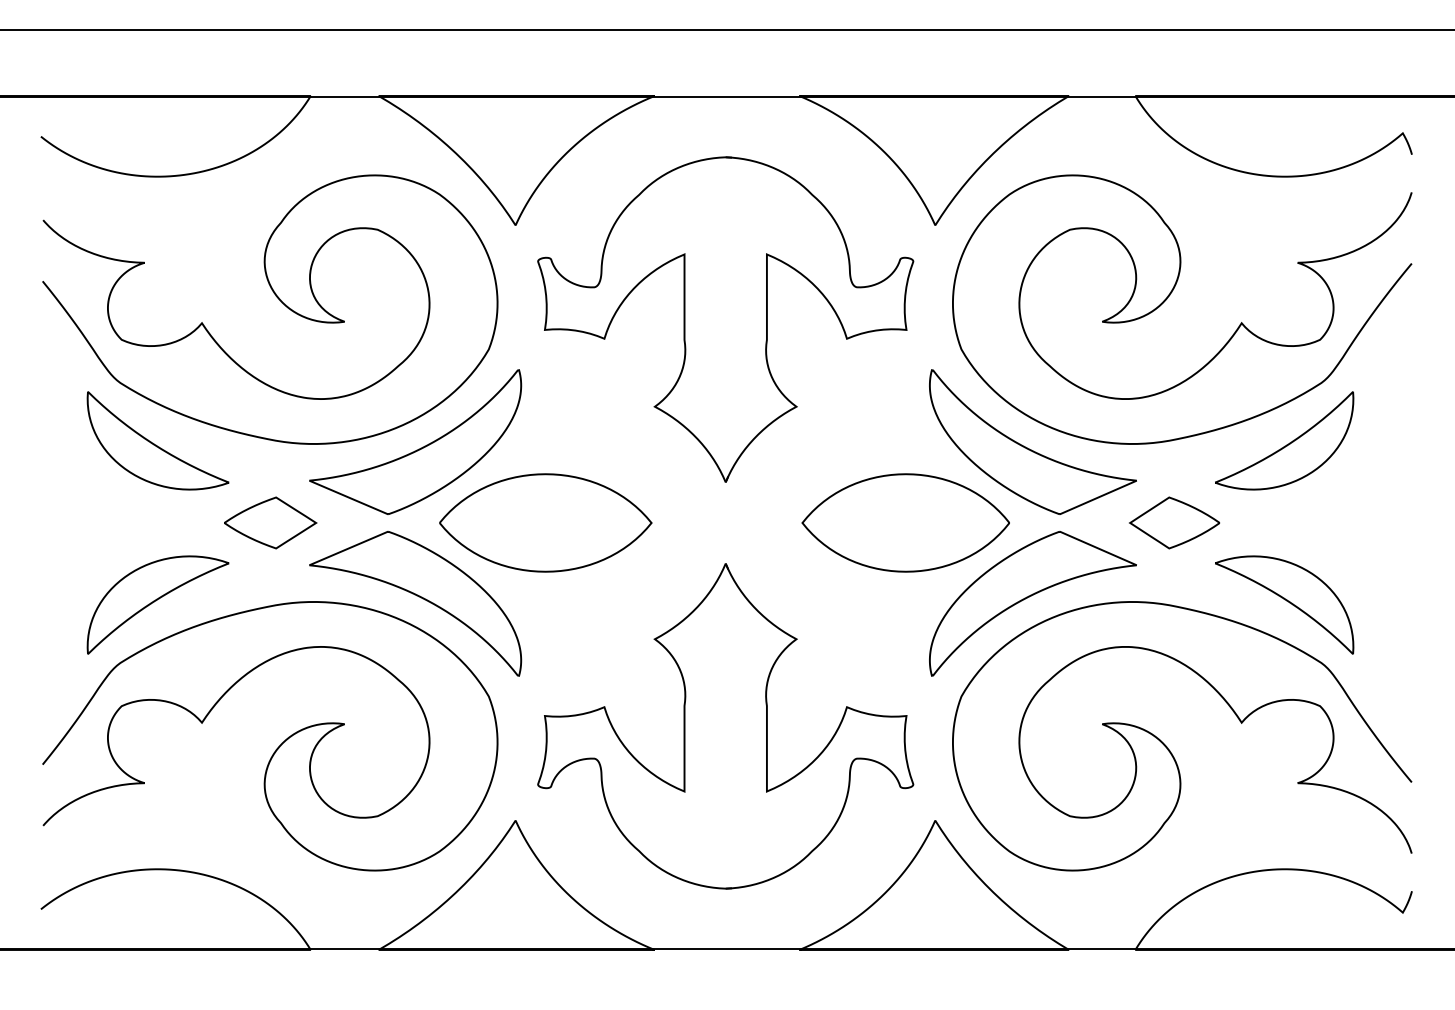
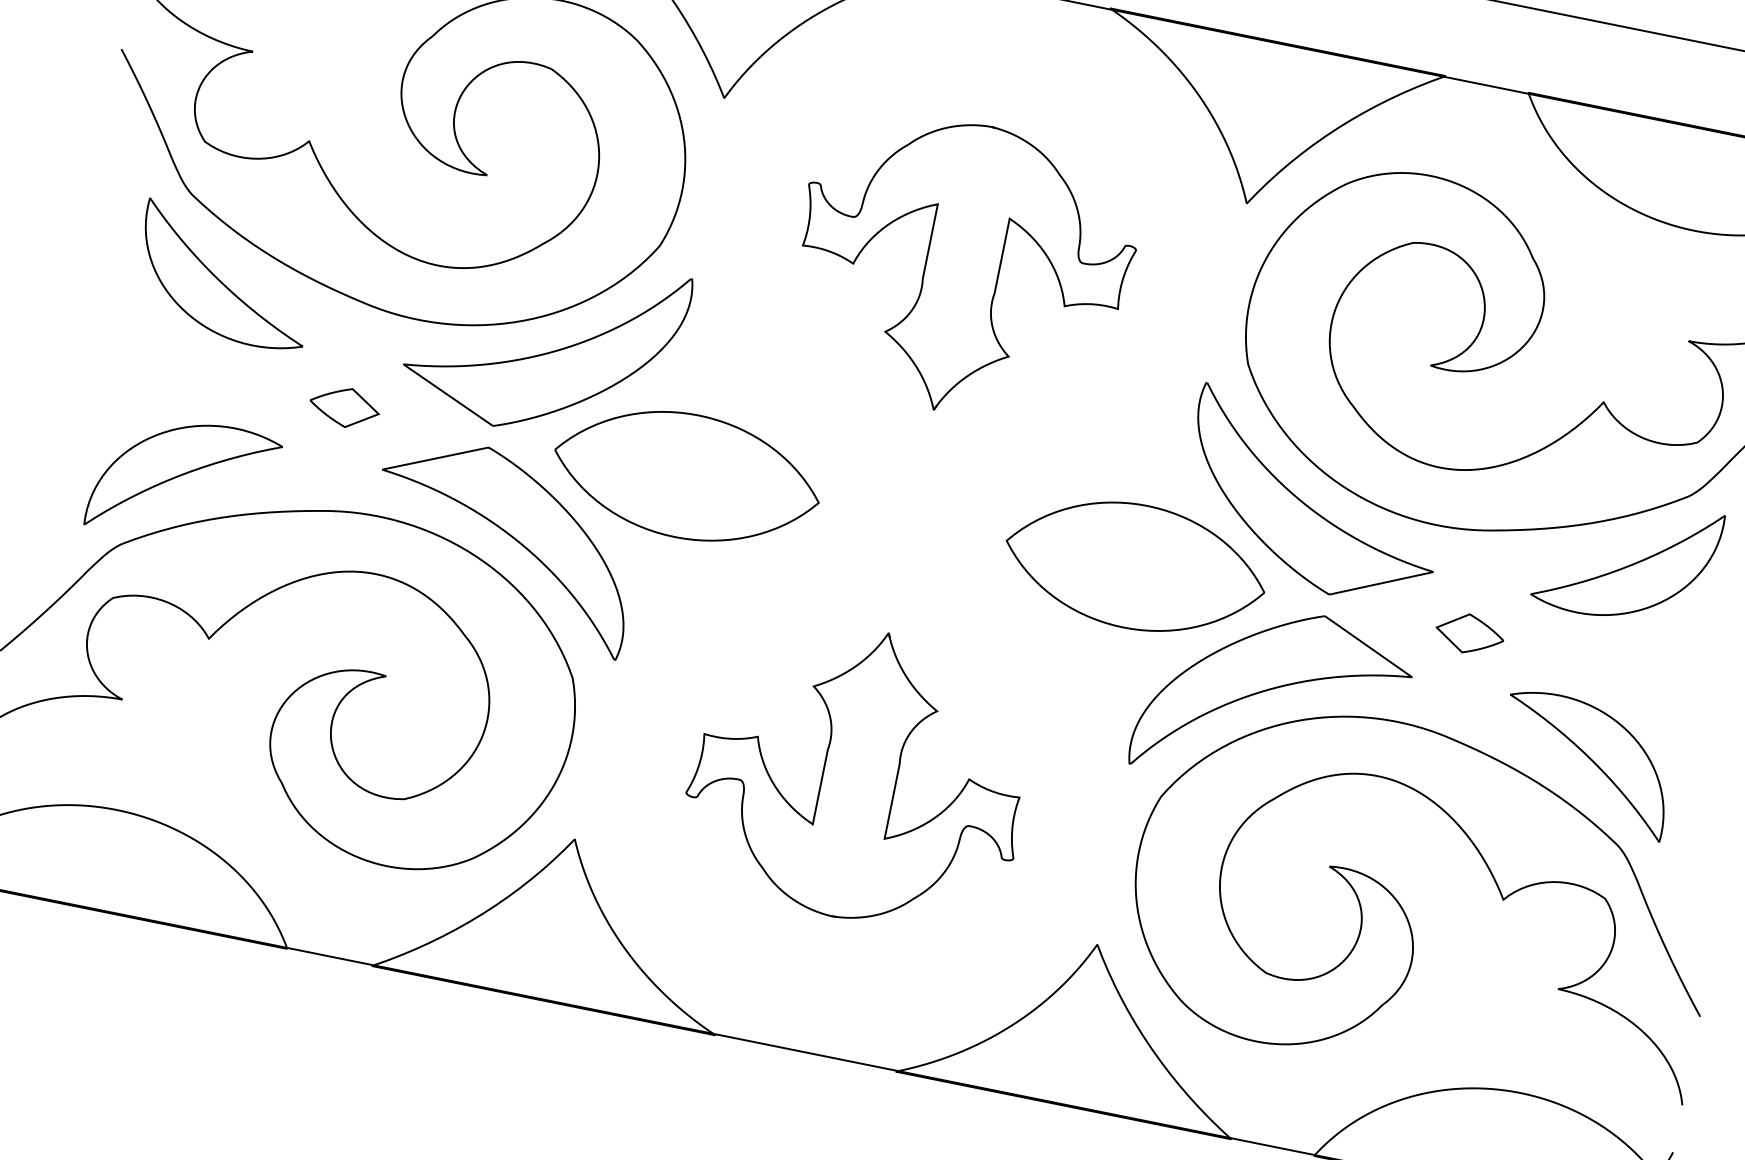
part: (725, 319) -> (961, 268), size x0.7
part: (270, 522) -> (344, 406), size x0.6
part: (1174, 522) -> (1470, 633), size x0.6
part: (725, 726) -> (859, 774), size x0.7

